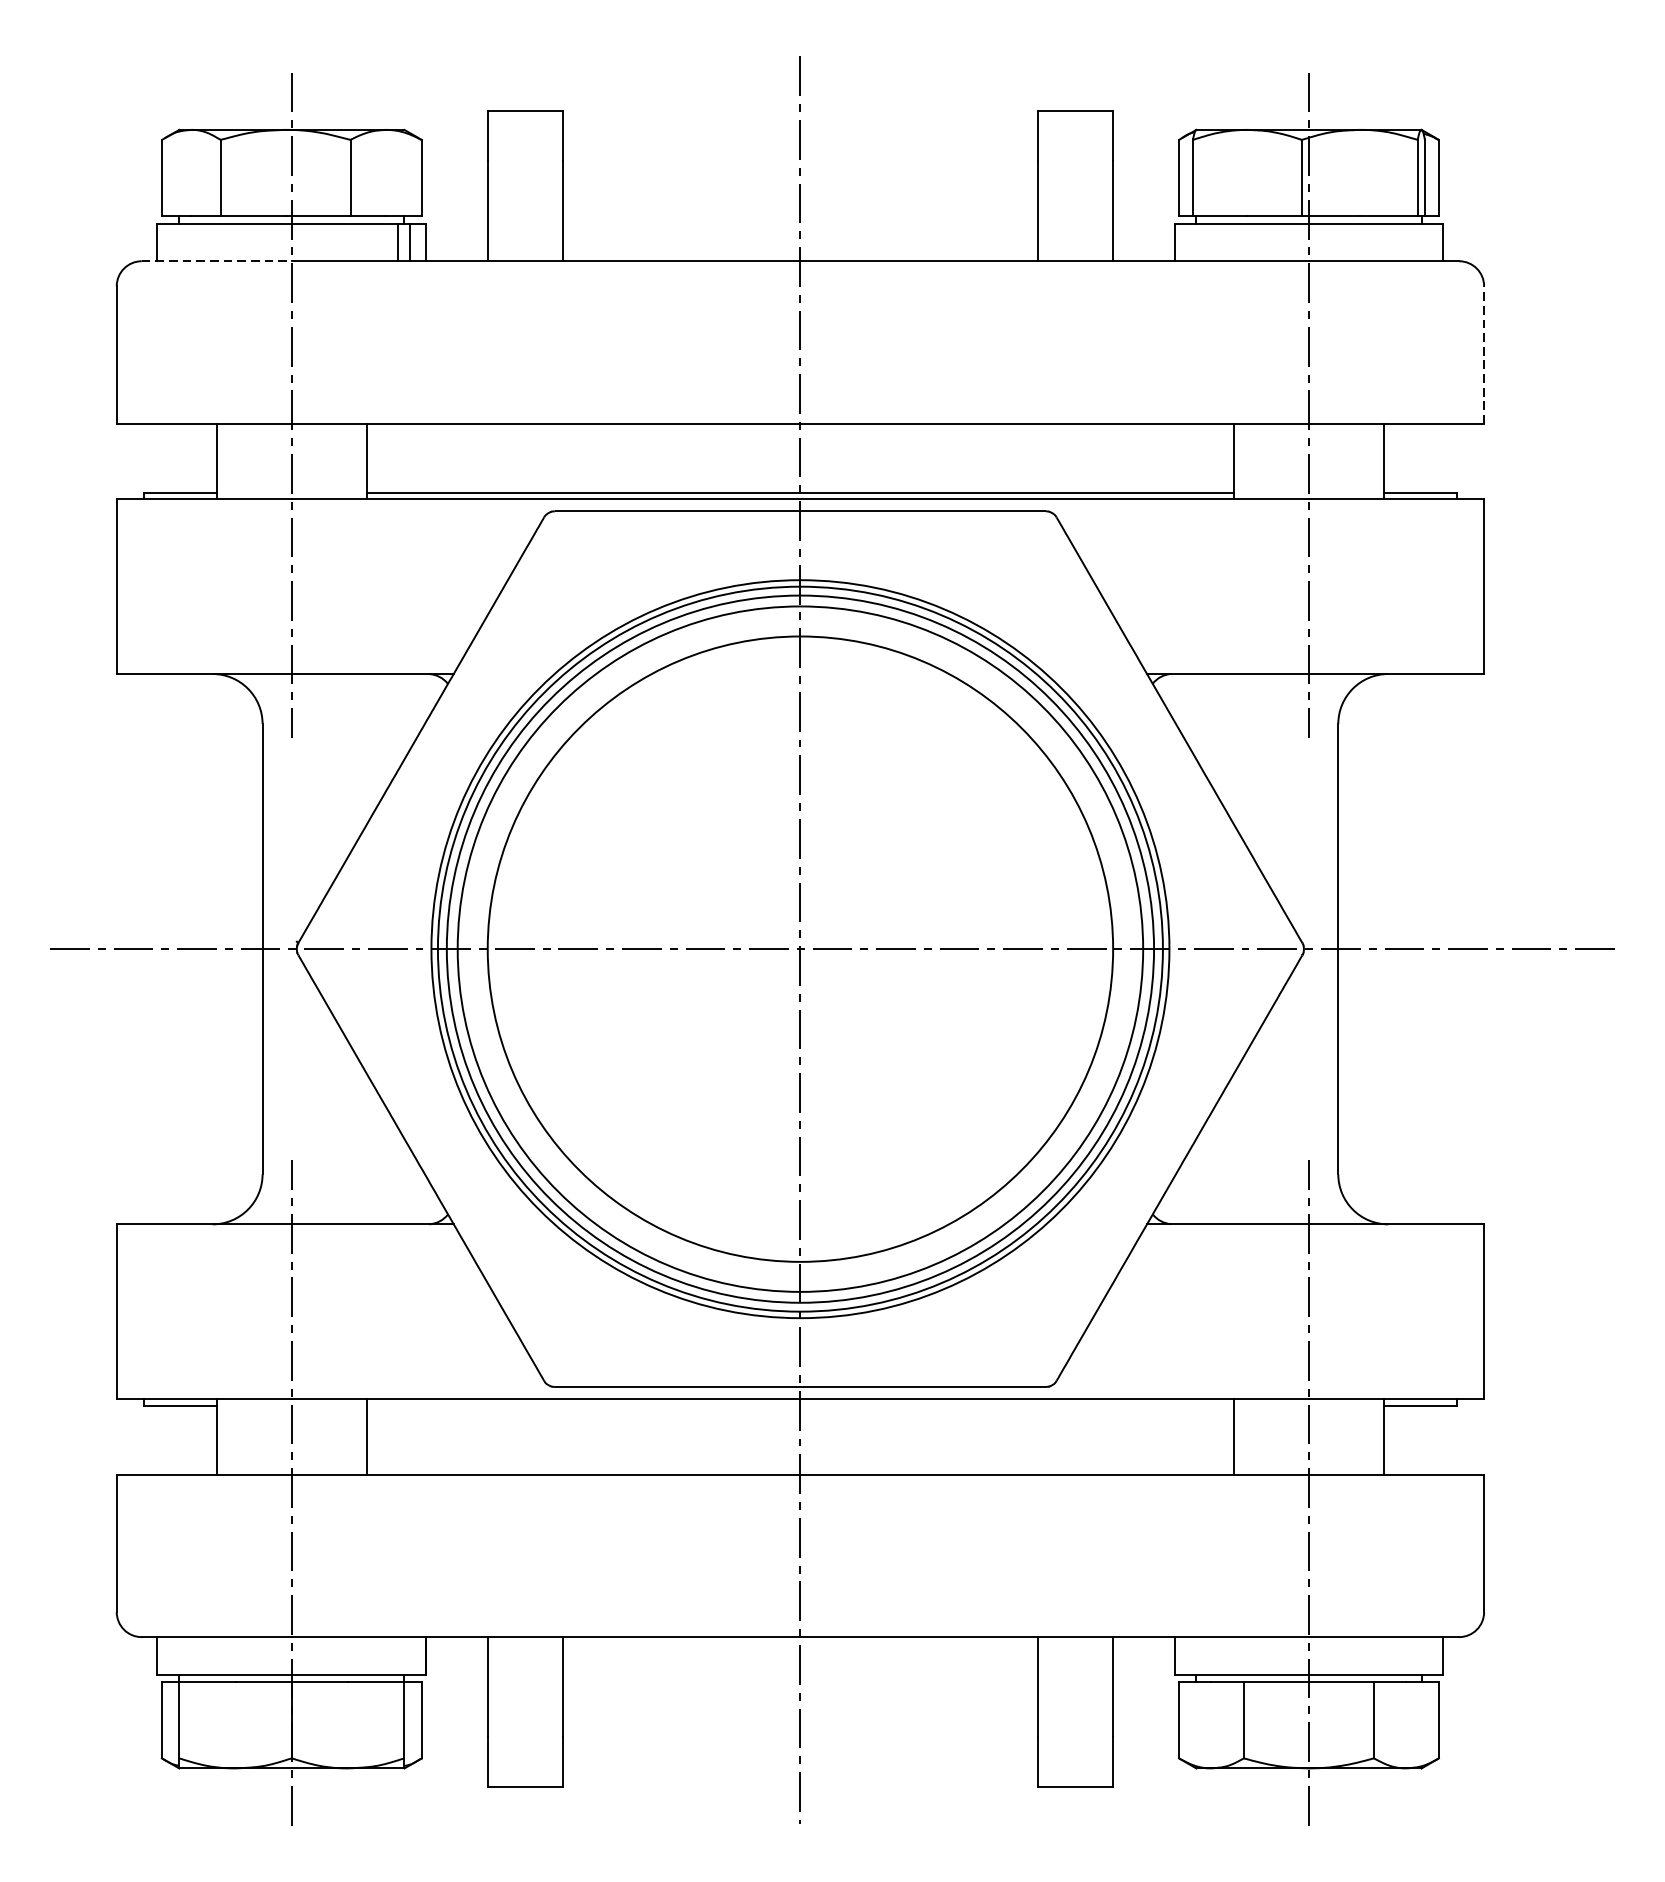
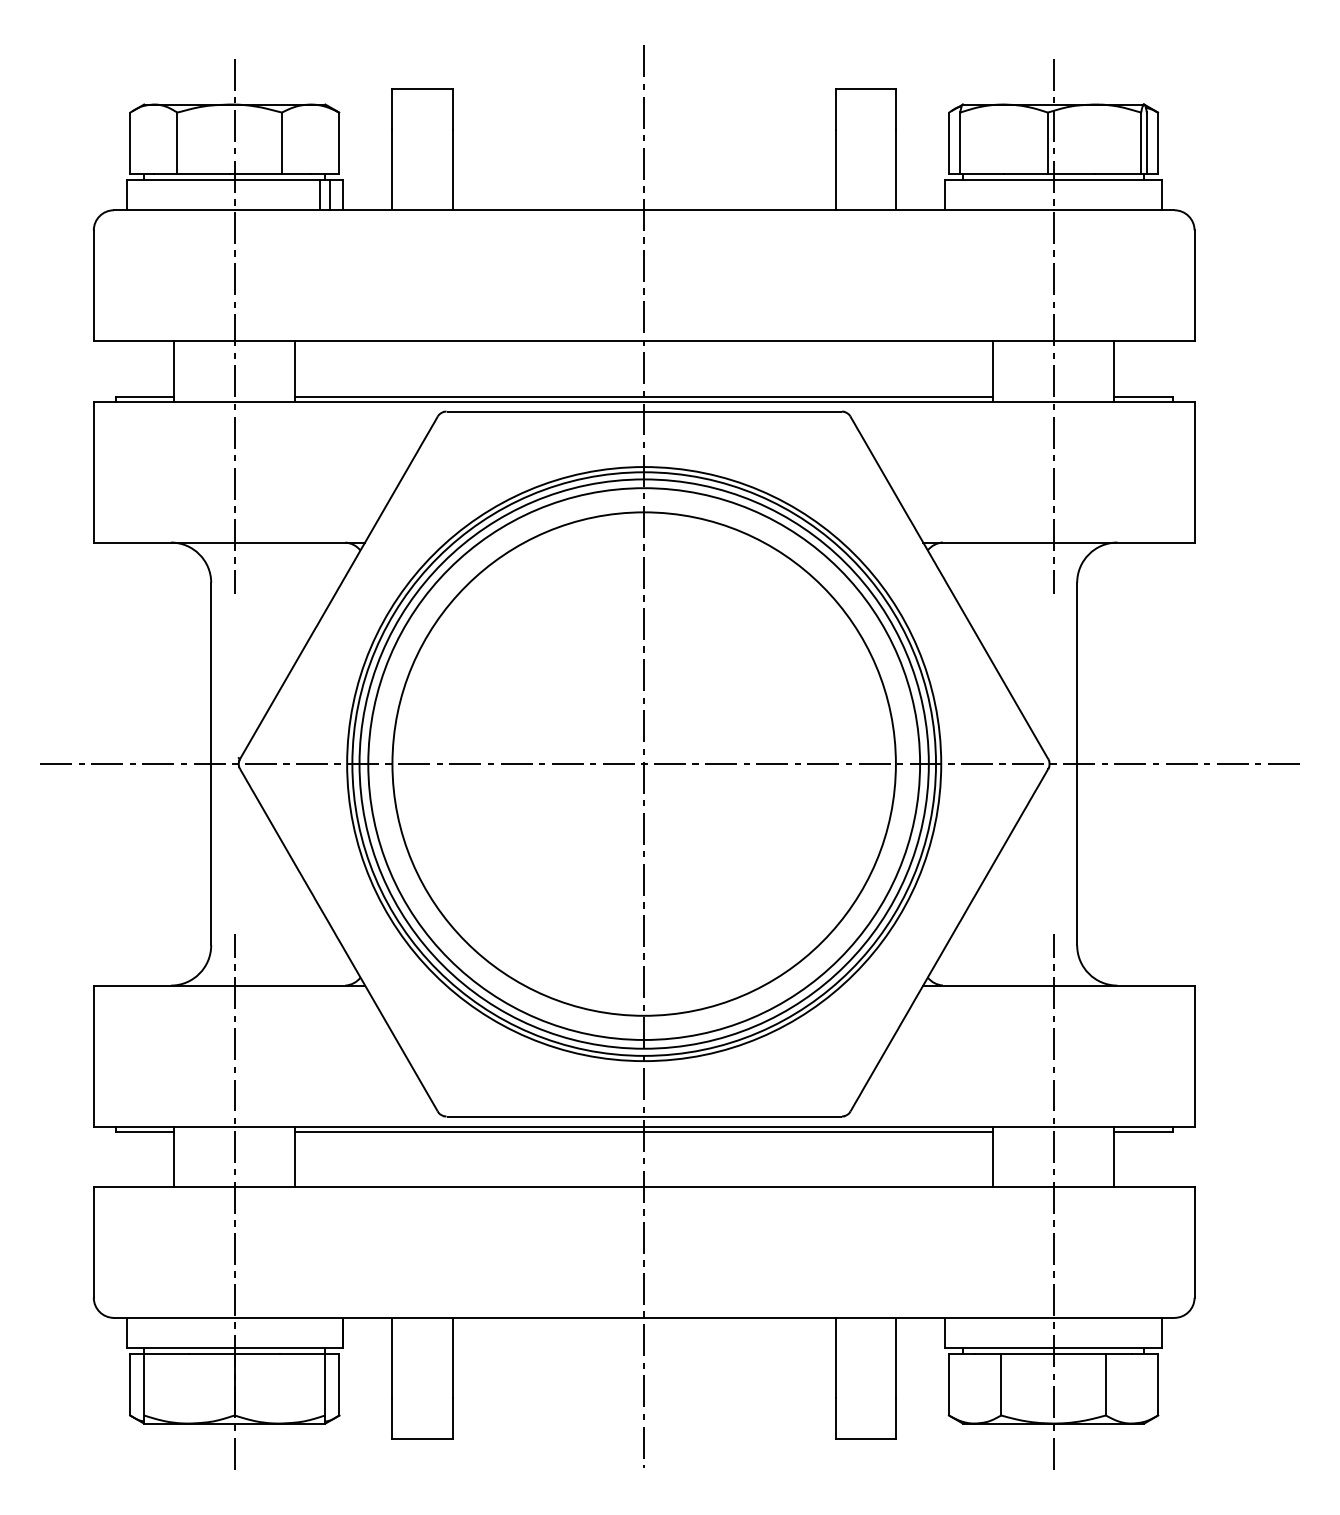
line: (216, 261) -> (174, 210), dashed -> solid
line: (1484, 354) -> (1194, 285), dashed -> solid
line: (800, 1405) -> (644, 1131), added

